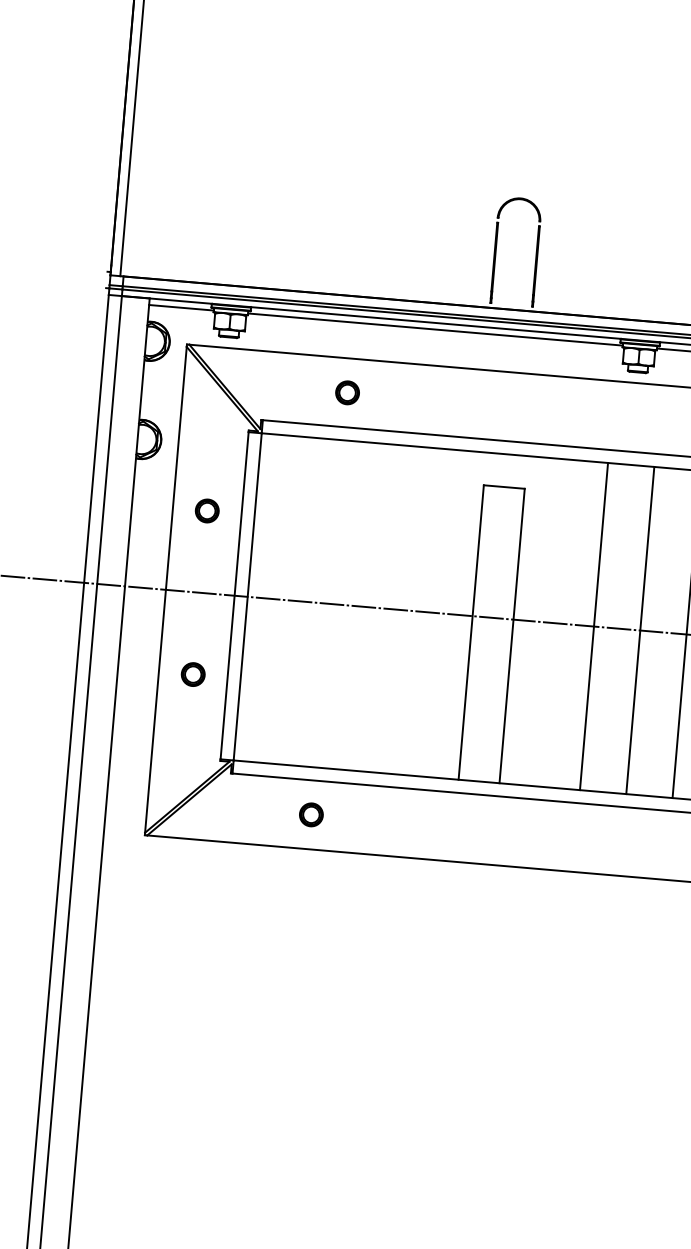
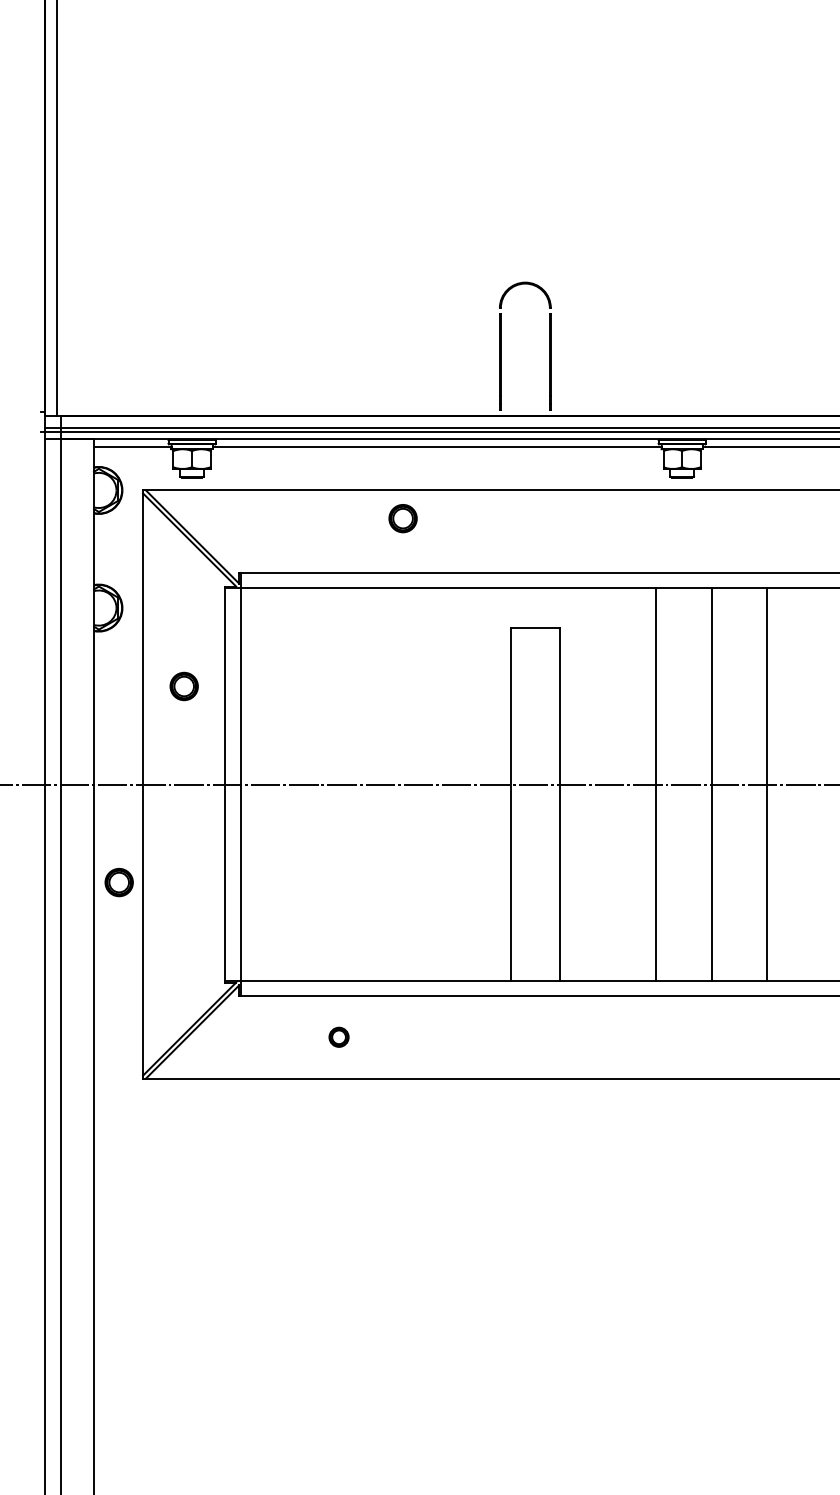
part: (347, 392) -> (402, 518), moved
part: (192, 674) -> (118, 882), moved
part: (310, 814) -> (338, 1036), size x0.7

